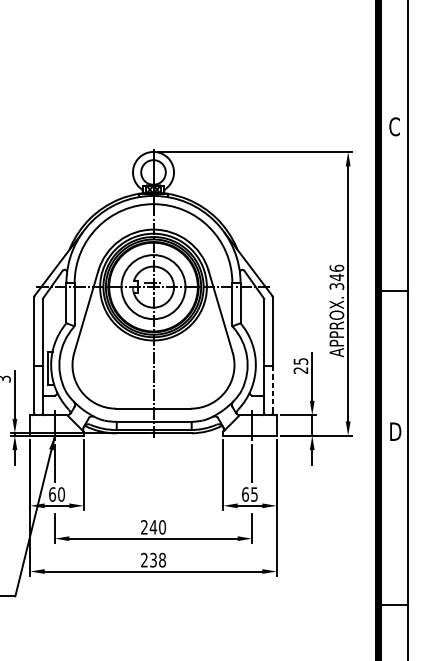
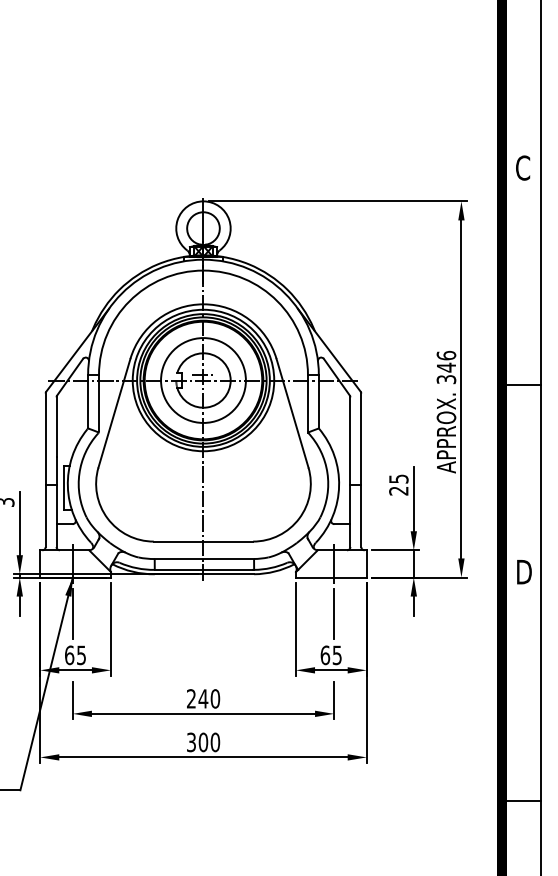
line: (272, 388) -> (361, 515), dashed -> solid
text: (61, 494) -> (81, 655), 60 -> 65
text: (153, 560) -> (203, 742), 238 -> 300

